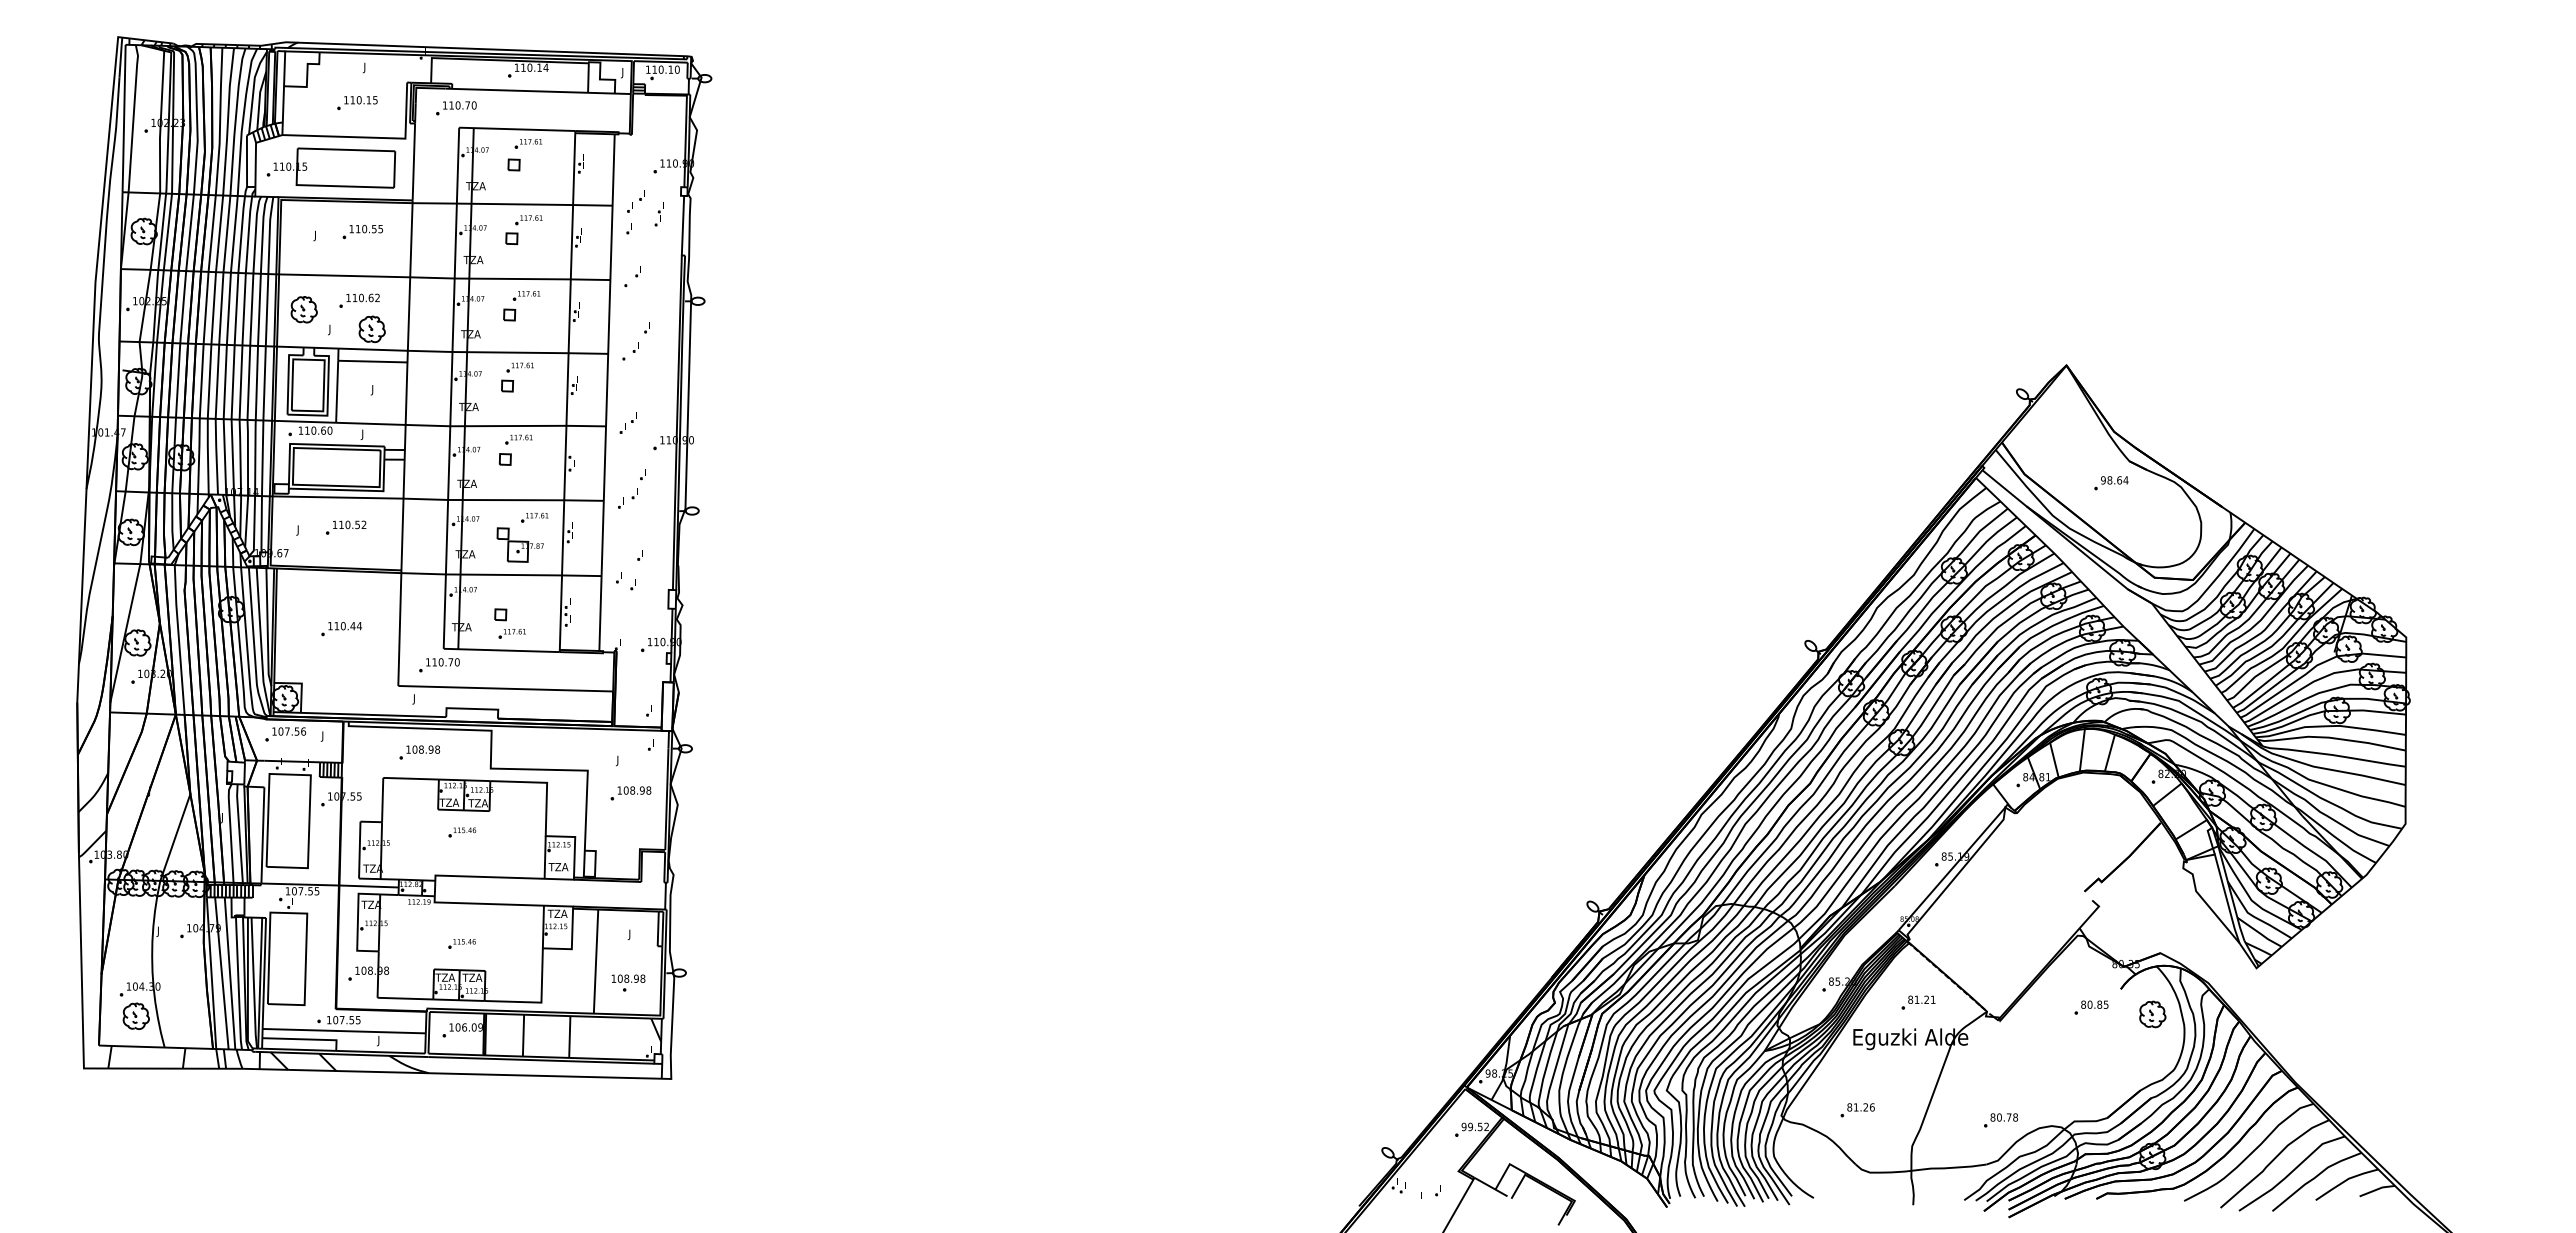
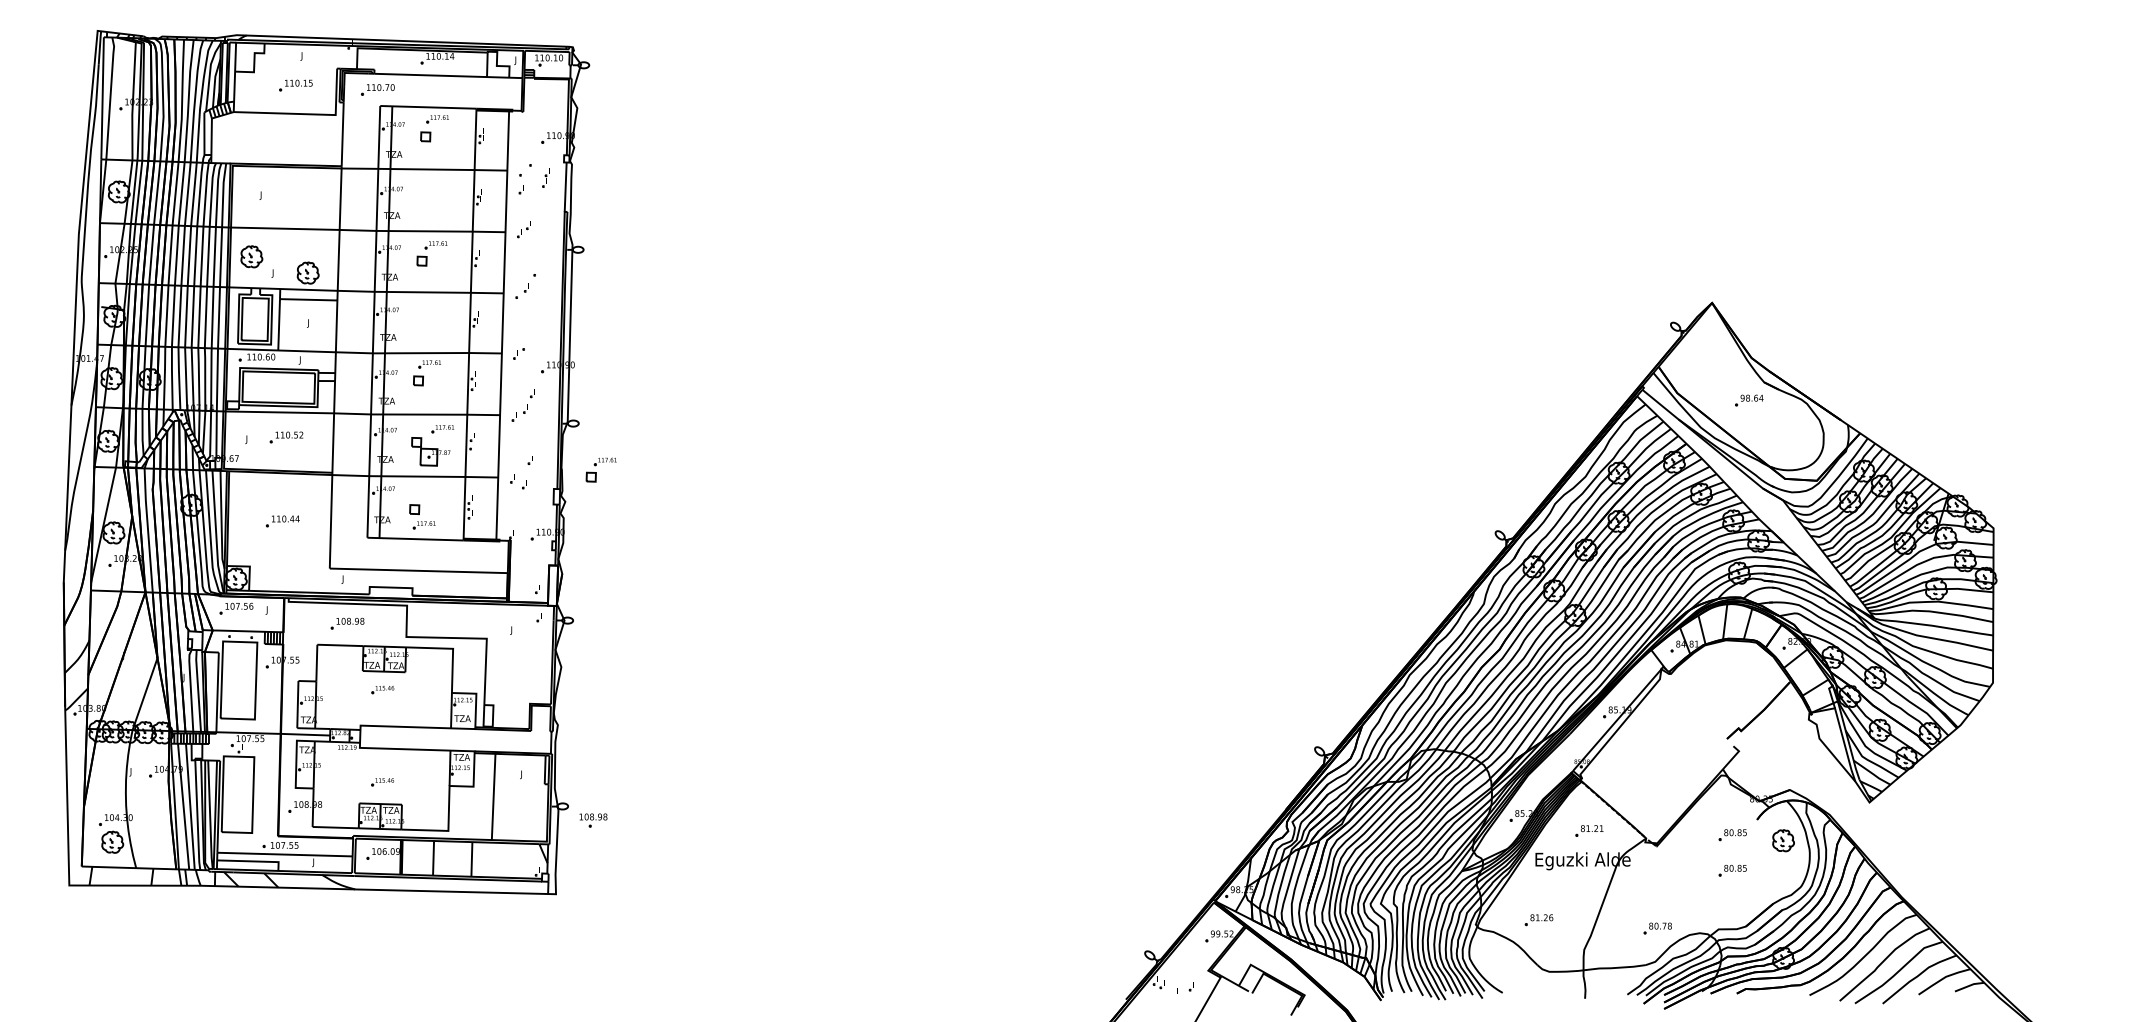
part: (331, 167) -> (274, 138), removed
part: (523, 230) -> (600, 470), moved
part: (362, 232) -> (300, 192), removed
part: (359, 300) -> (297, 249), removed
part: (517, 377) -> (428, 312), removed
part: (439, 665) -> (363, 551), removed
part: (630, 793) -> (522, 657), removed
part: (628, 982) -> (593, 820), moved
part: (2091, 1050) -> (1732, 870), added

